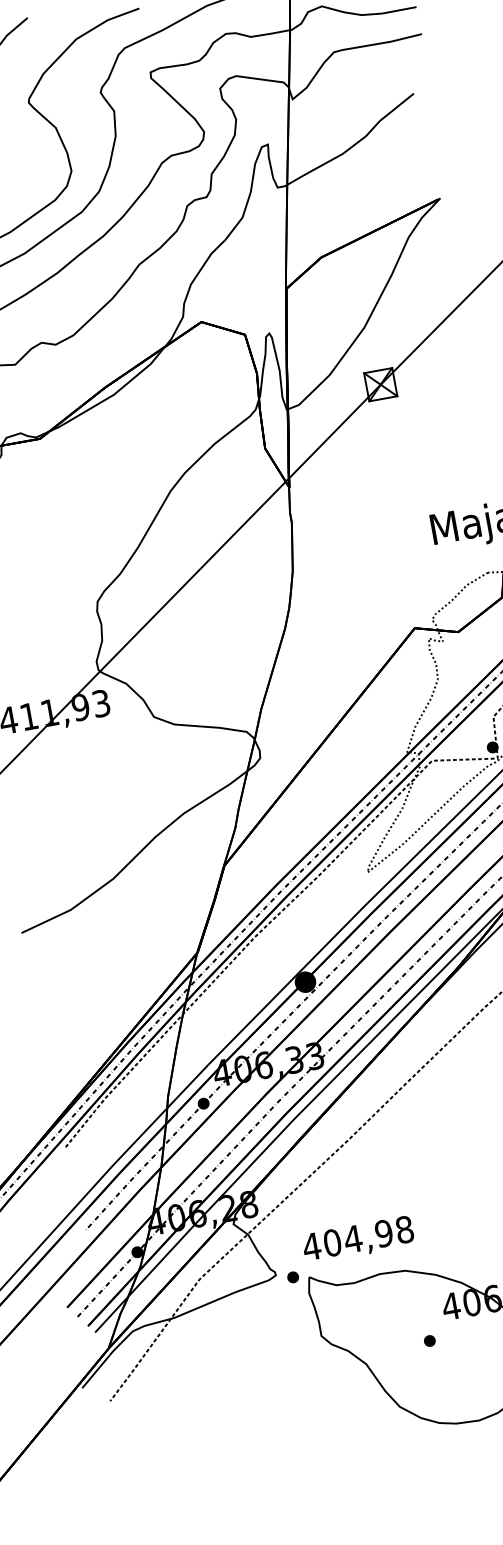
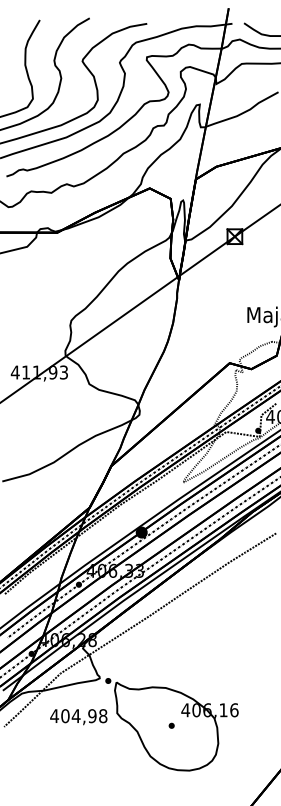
text: (357, 1240) -> (78, 717), moved

